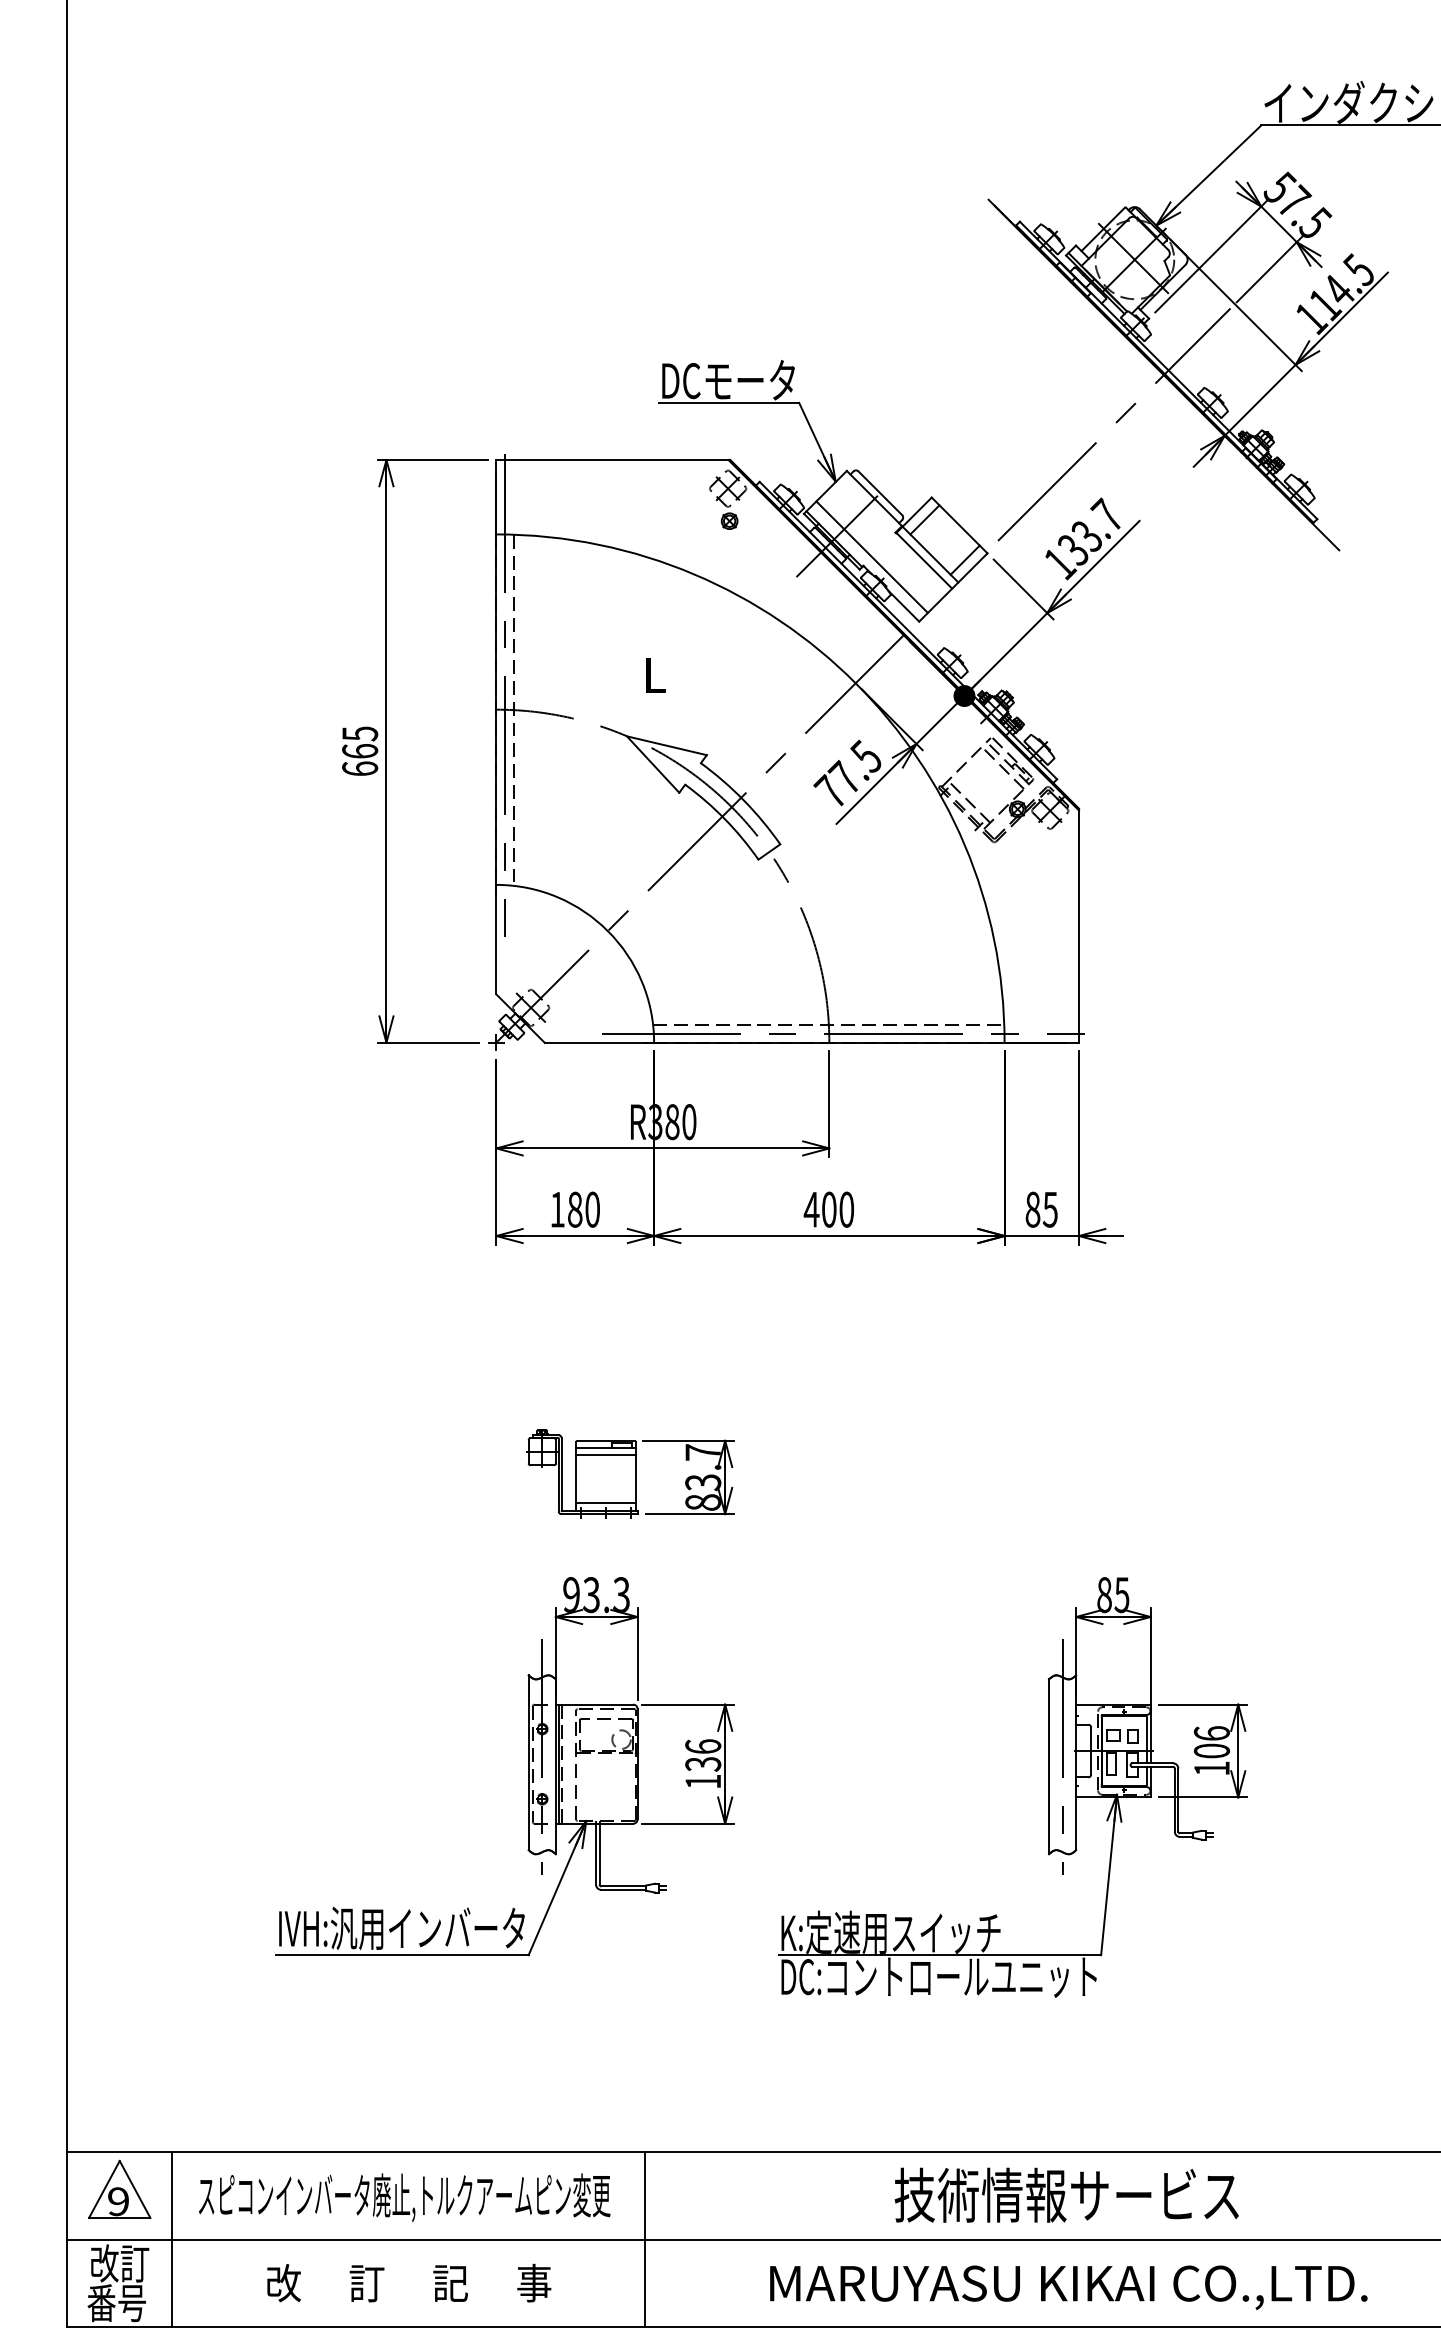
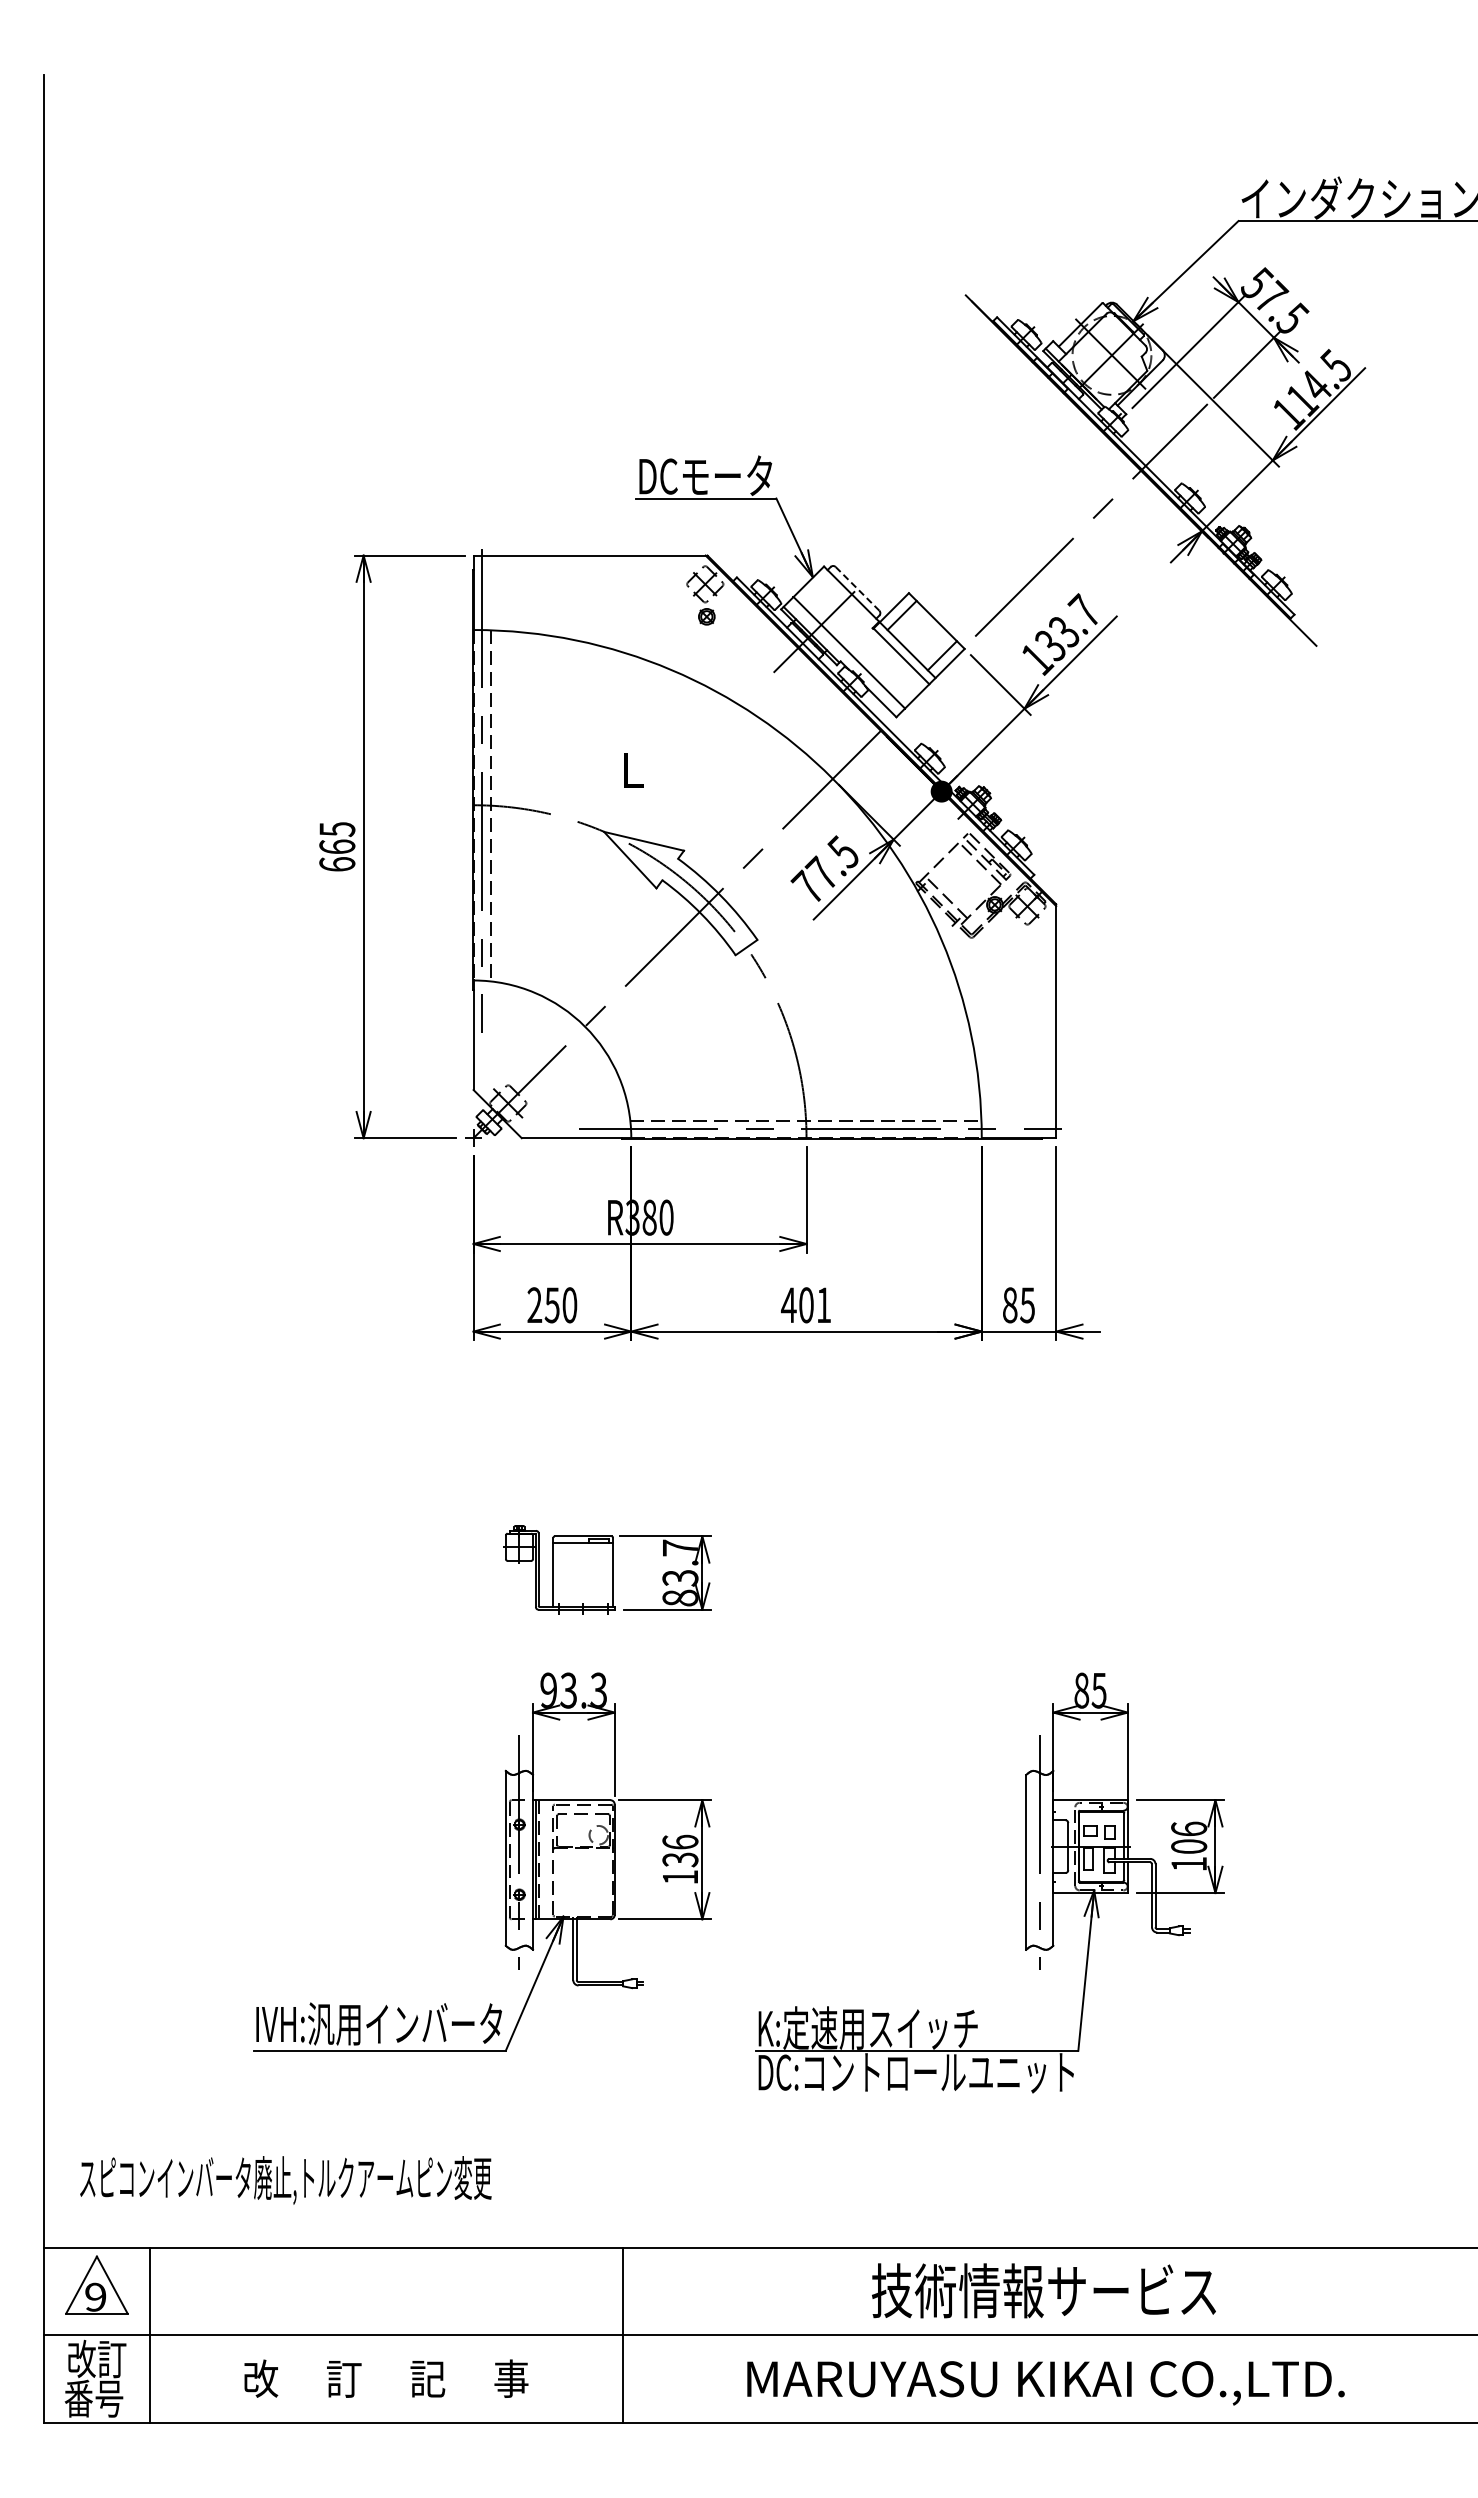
line: (880, 492) -> (857, 588), solid -> dashed
text: (566, 1209) -> (543, 1305), 180 -> 250
text: (847, 1209) -> (824, 1305), 400 -> 401
line: (606, 1454) -> (583, 1550), removed
line: (606, 1502) -> (583, 1598), removed
text: (404, 2197) -> (285, 2180), moved

